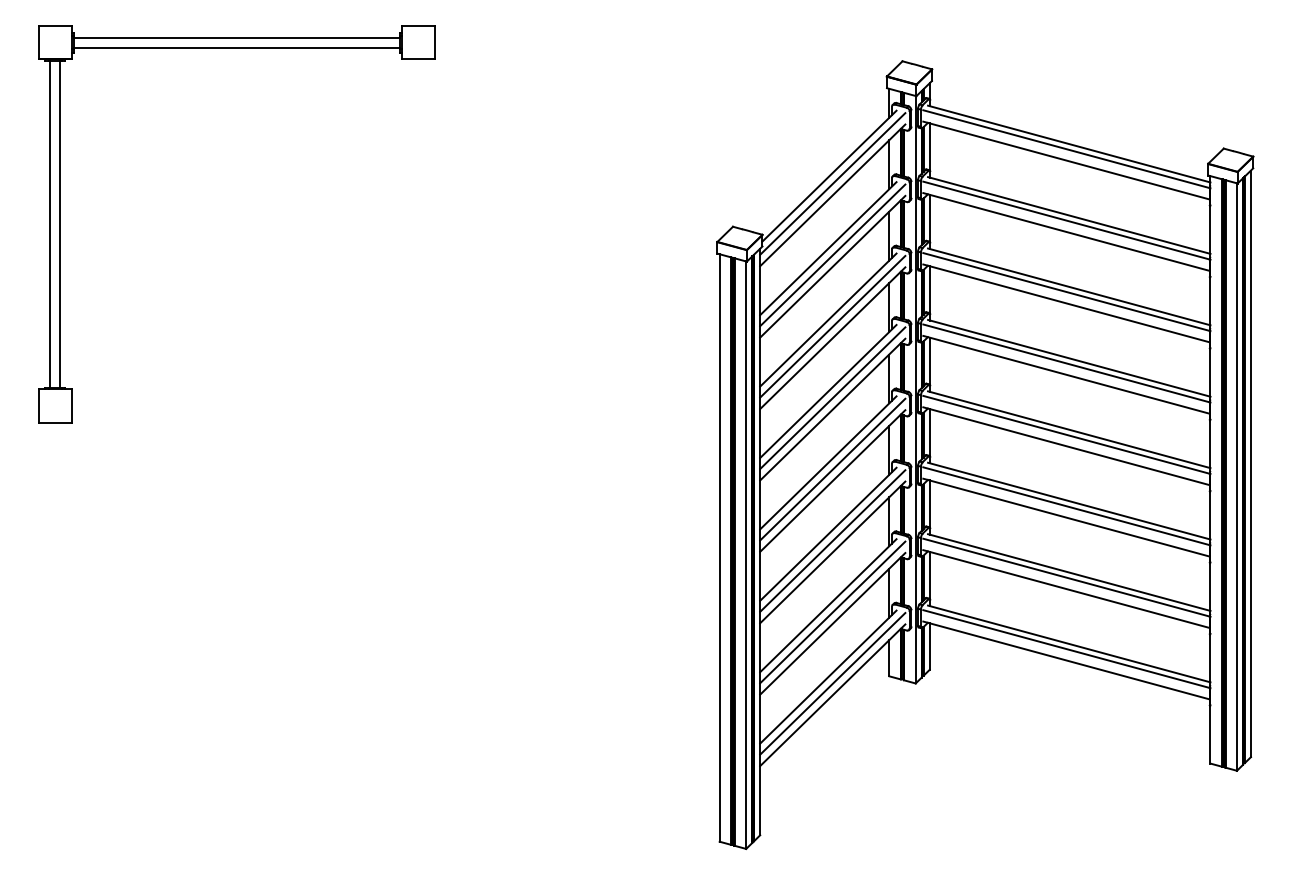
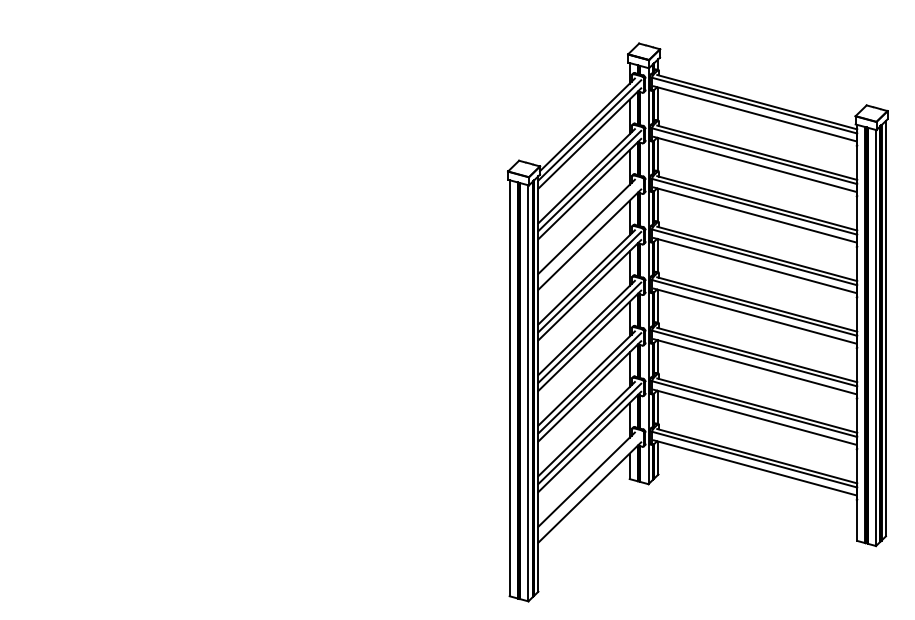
part: (236, 48) -> (167, 34), removed
line: (832, 326) -> (589, 231), removed
line: (832, 683) -> (589, 484), removed

